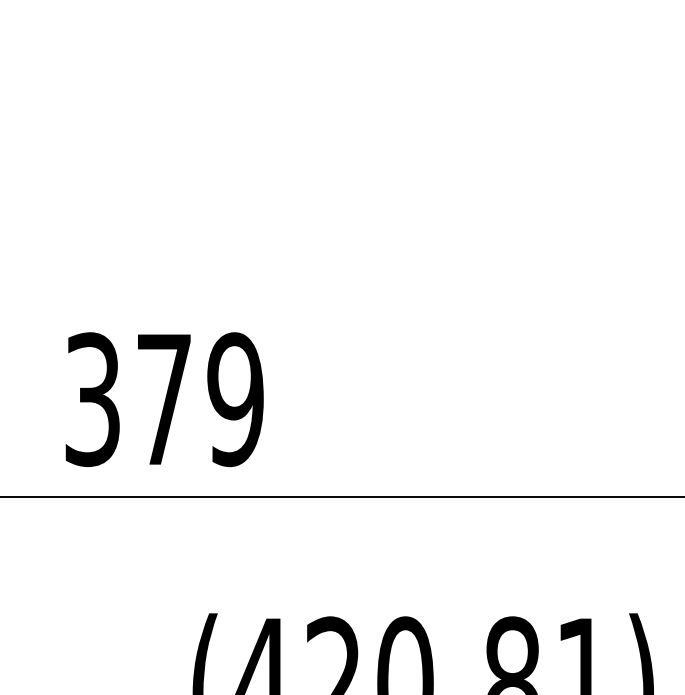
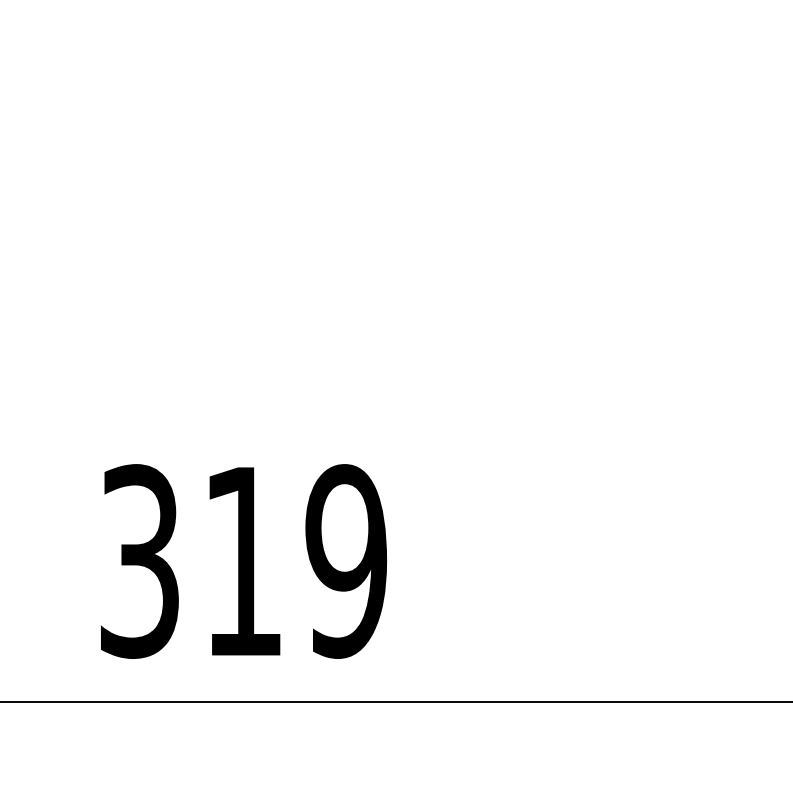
text: (164, 399) -> (243, 561), 379 -> 319

